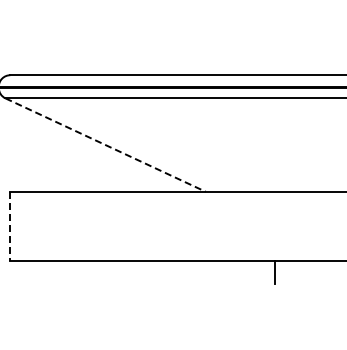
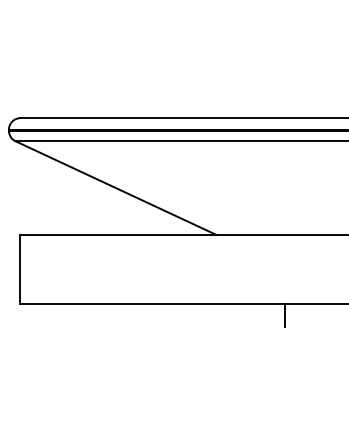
line: (105, 145) -> (115, 188), dashed -> solid
line: (10, 226) -> (20, 269), dashed -> solid

